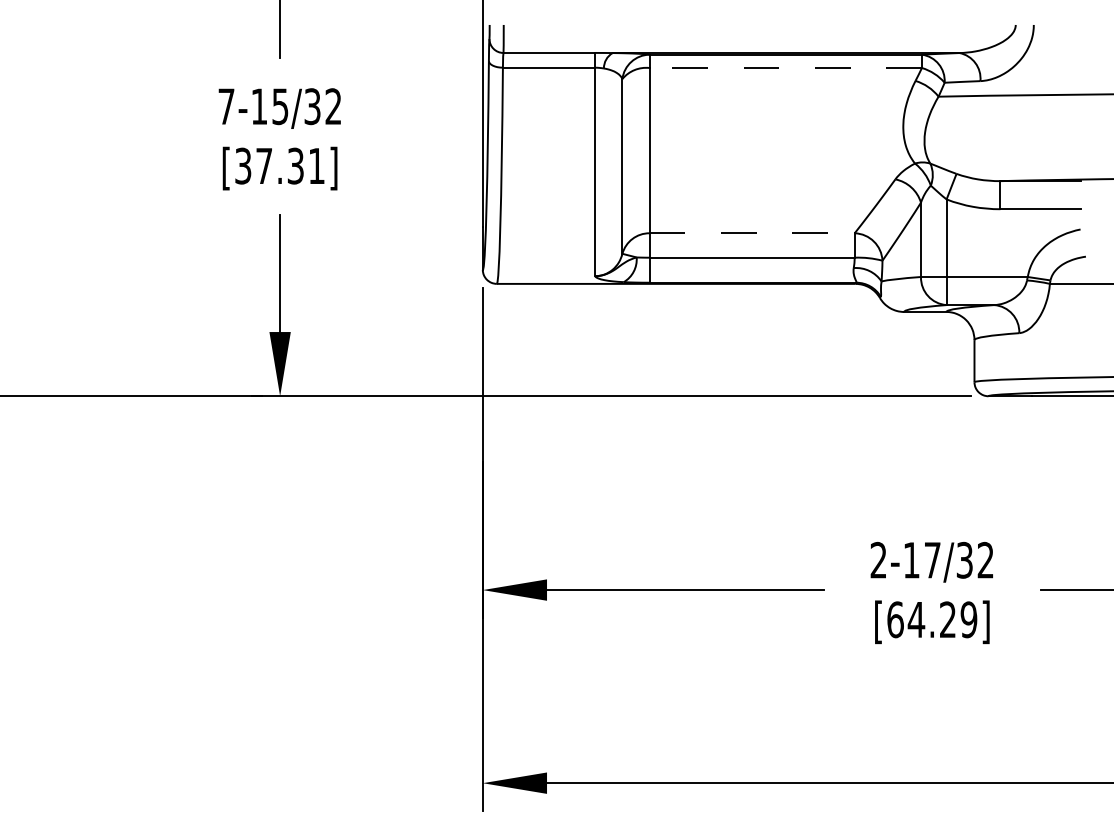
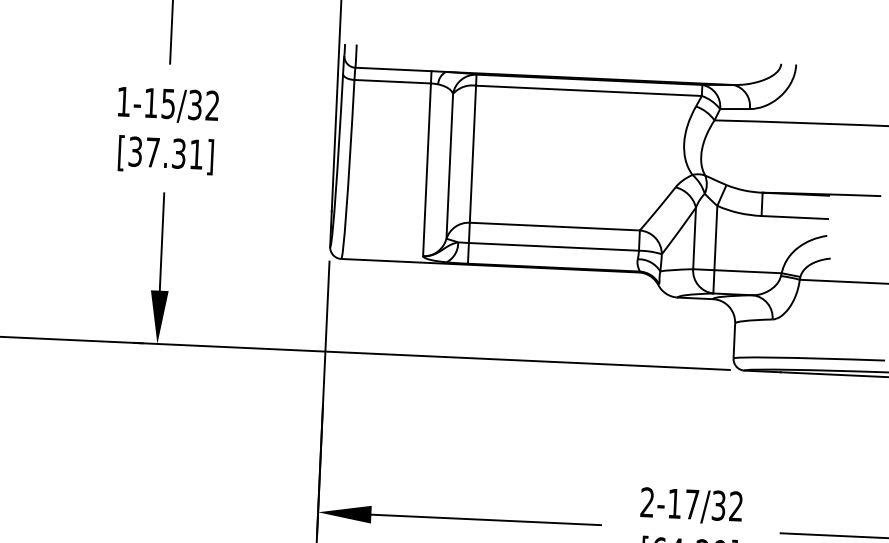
line: (785, 68) -> (588, 91), dashed -> solid
text: (226, 106) -> (123, 101), 7-15/32 -> 1-15/32
line: (752, 233) -> (555, 226), dashed -> solid

